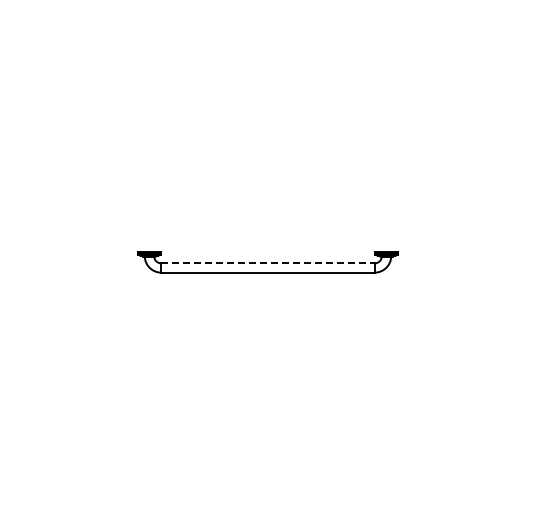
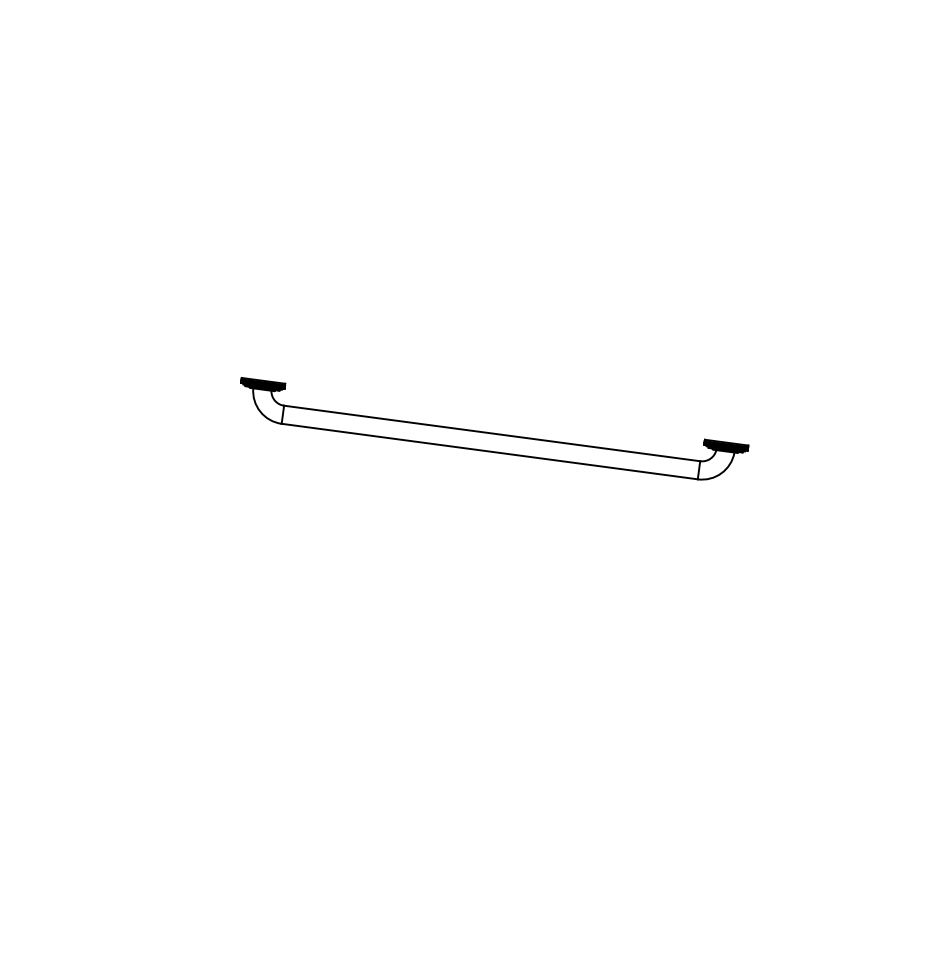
line: (267, 263) -> (491, 433), dashed -> solid

